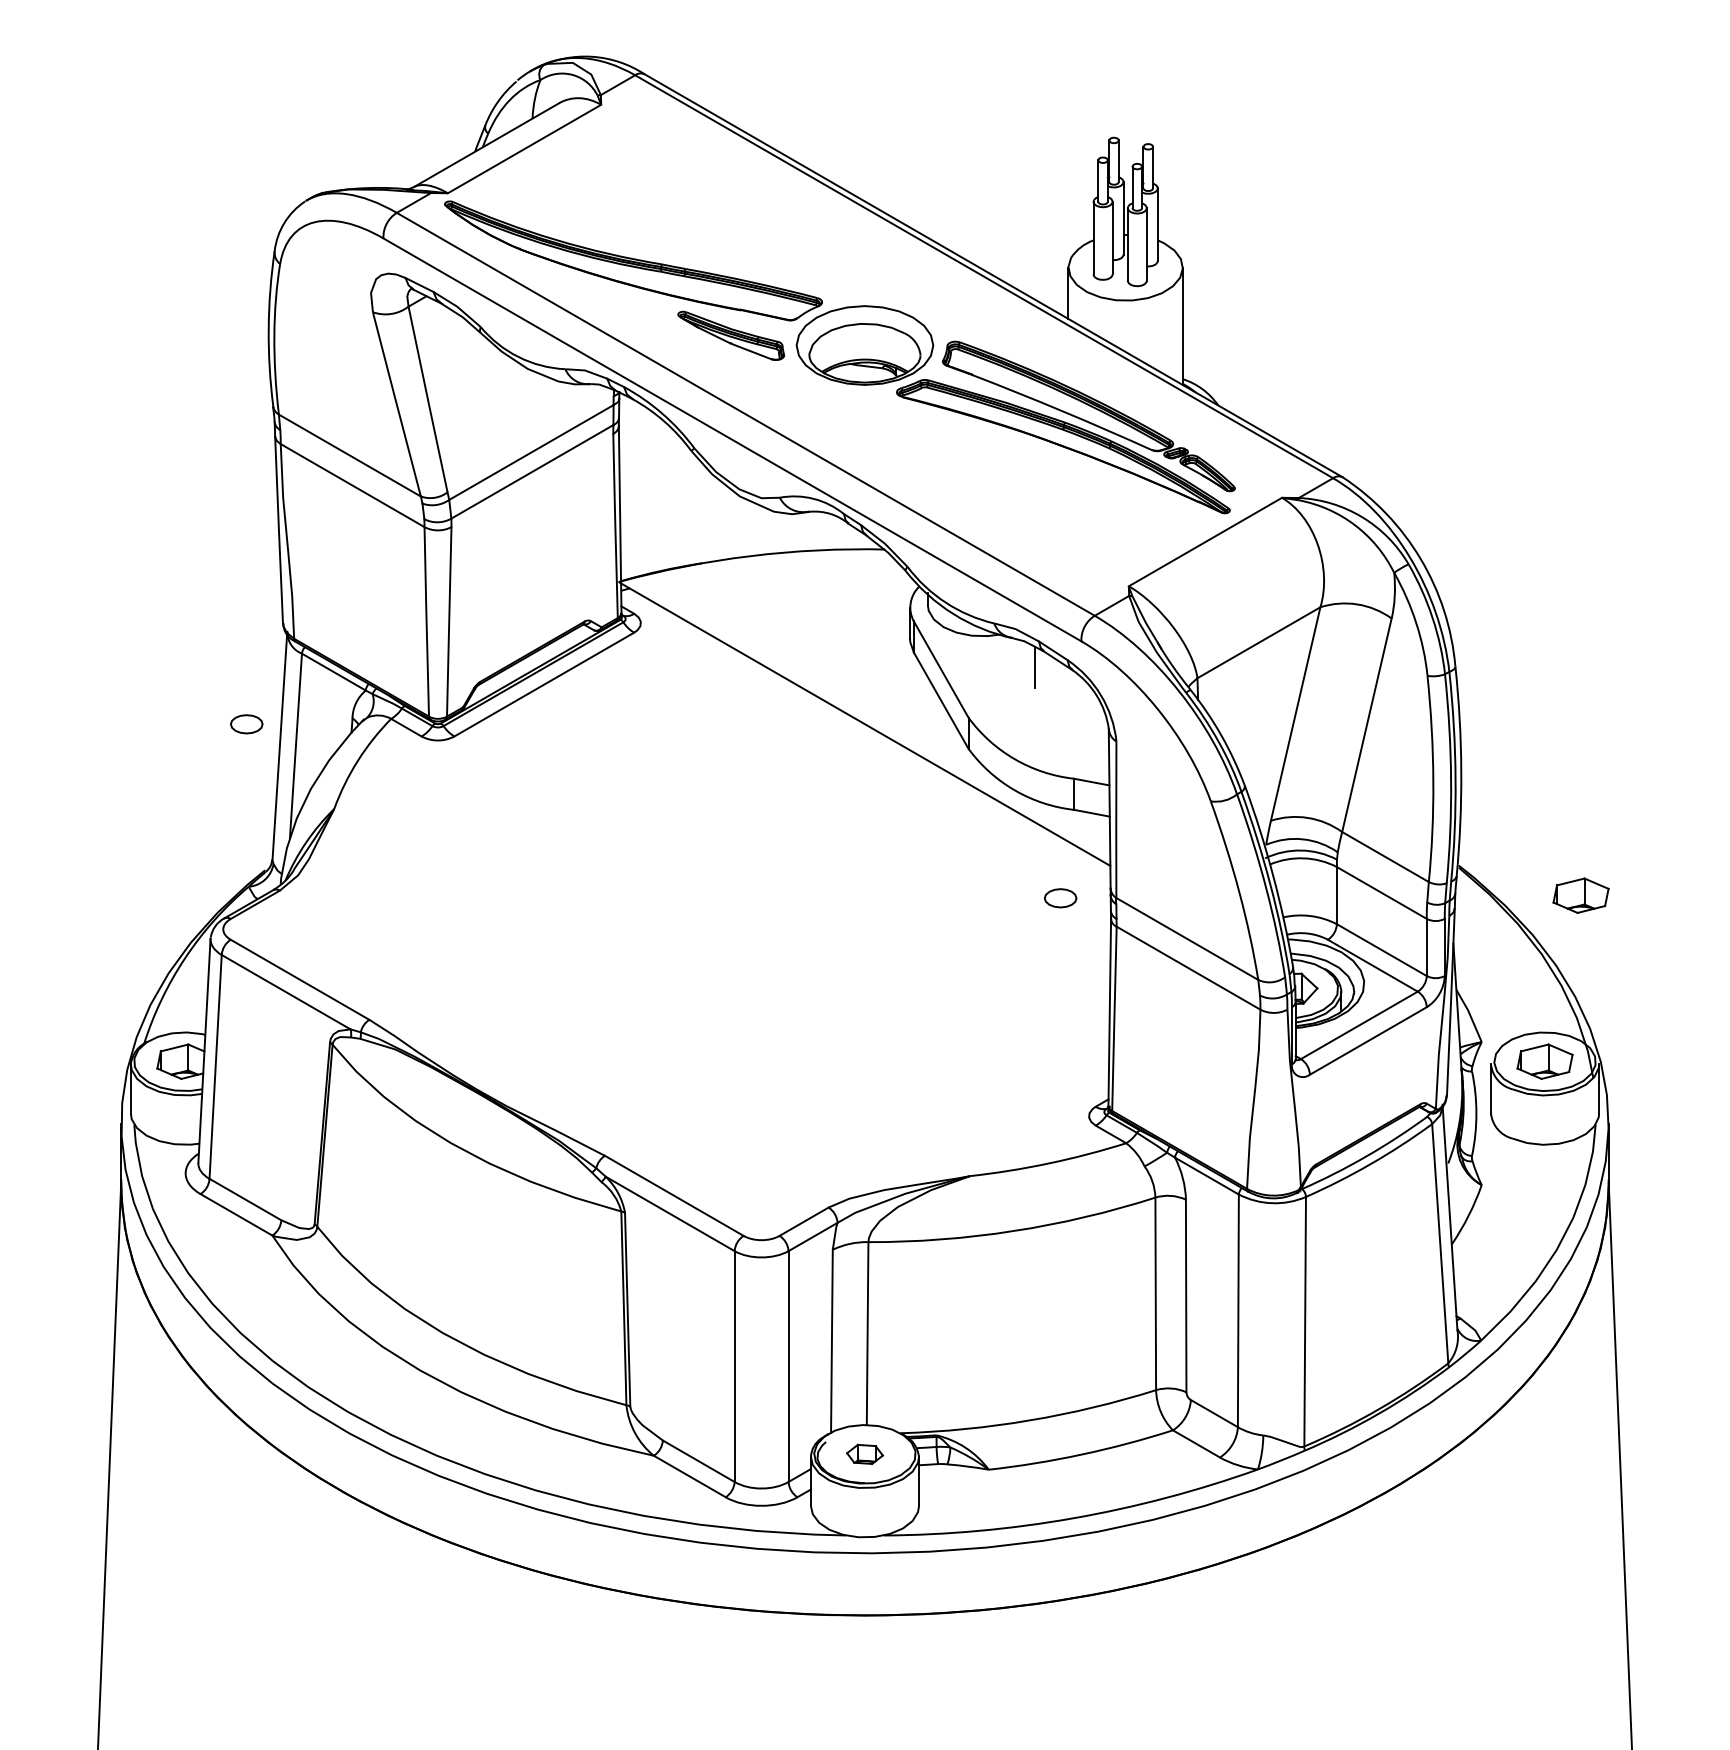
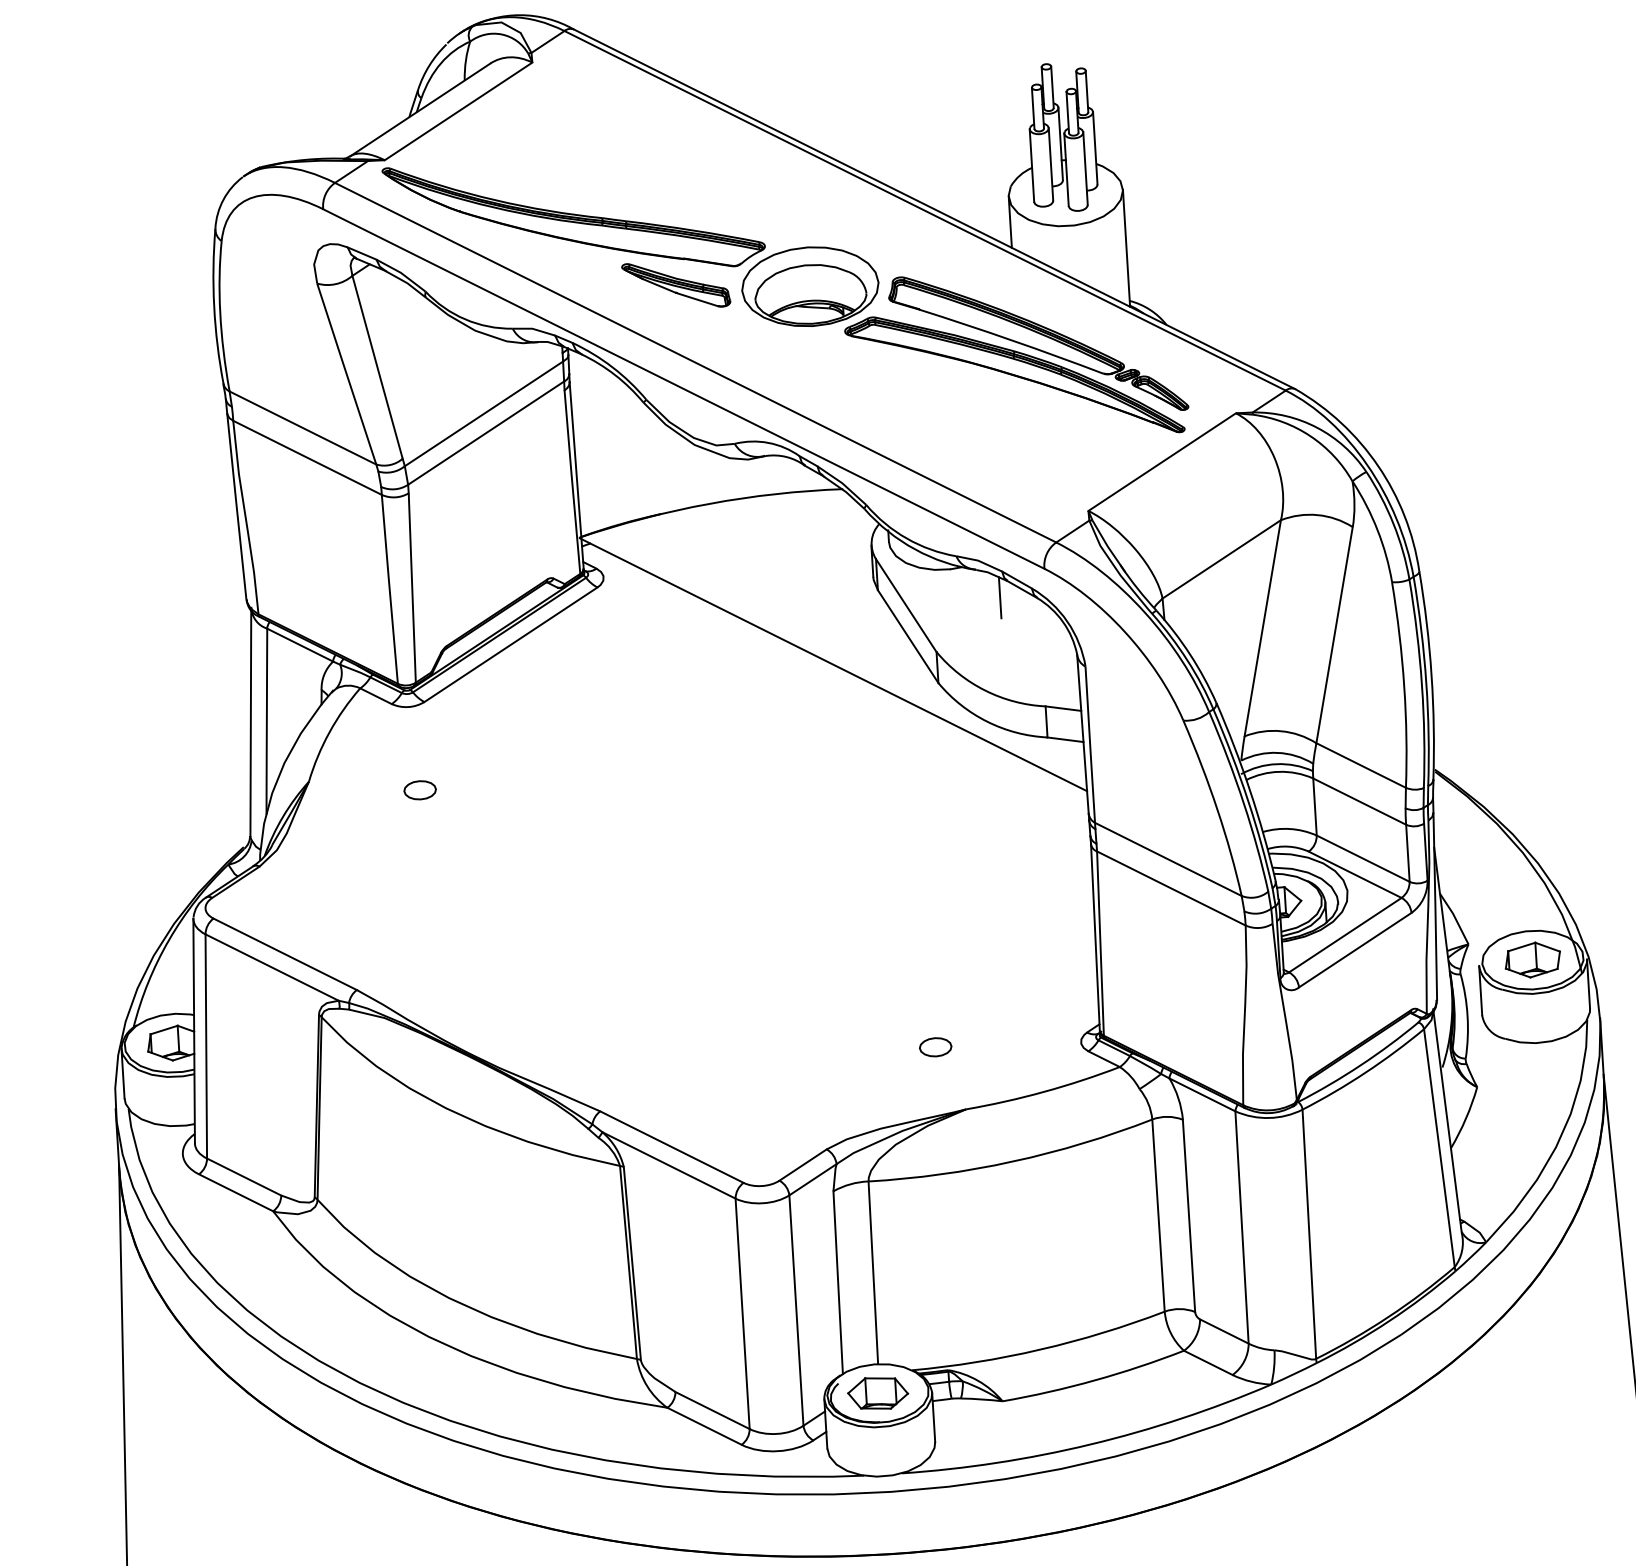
part: (246, 724) -> (419, 790), moved
part: (1580, 895) -> (1558, 792), removed
part: (1060, 898) -> (935, 1047), moved
part: (864, 1454) -> (877, 1393), size x1.67

